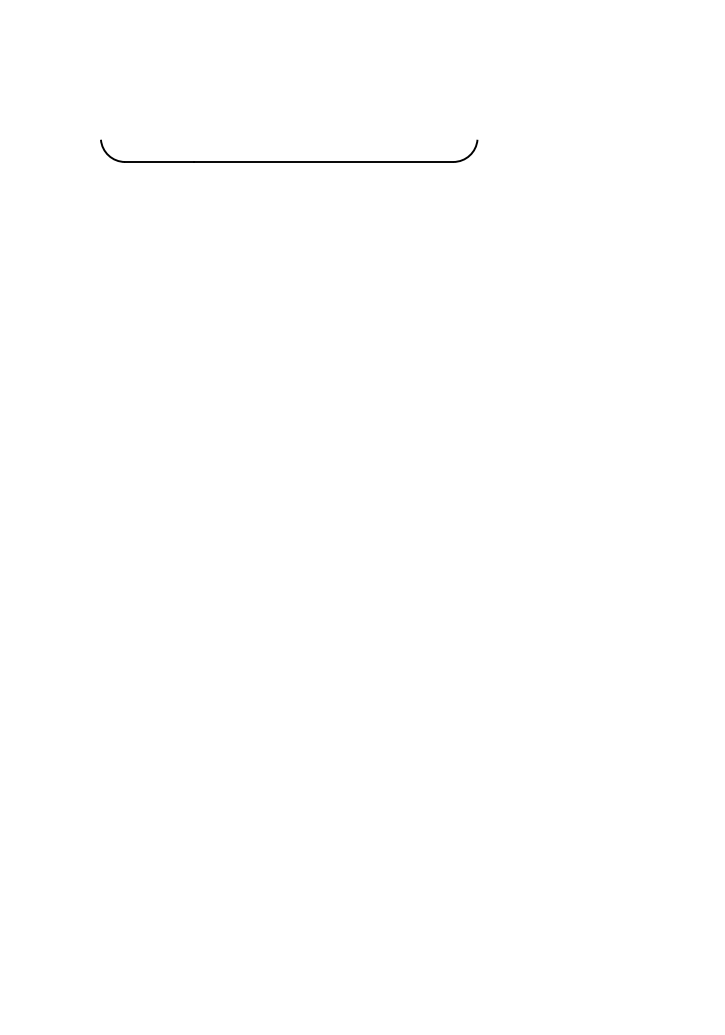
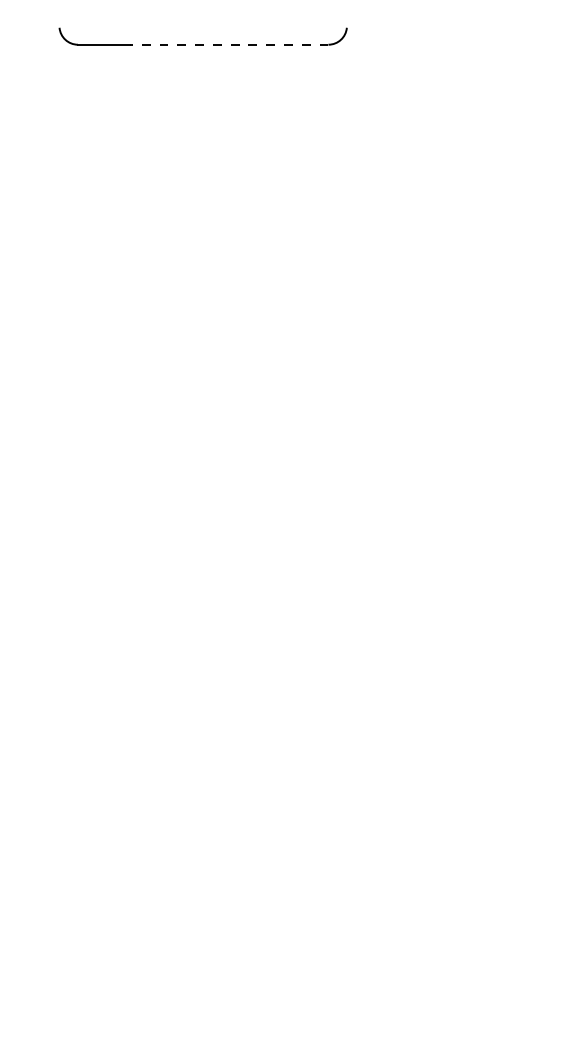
line: (322, 161) -> (228, 44), solid -> dashed

